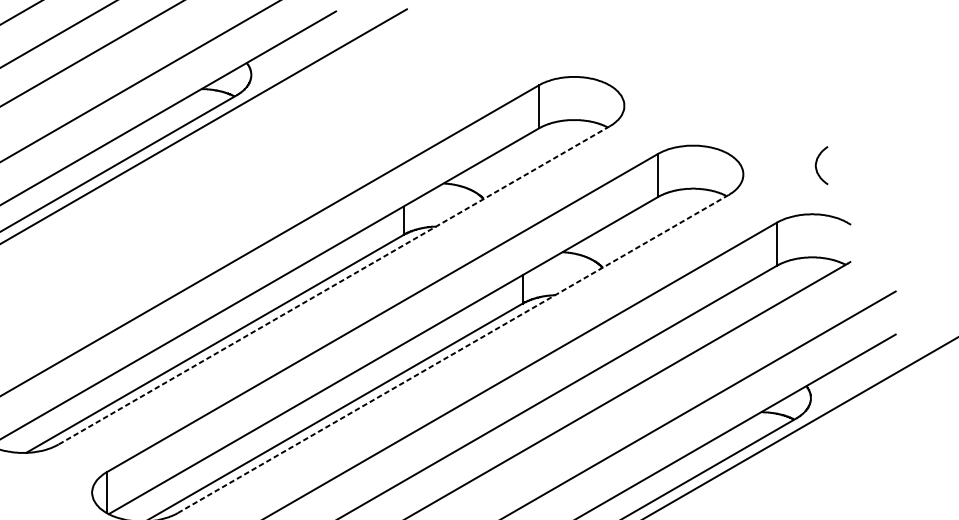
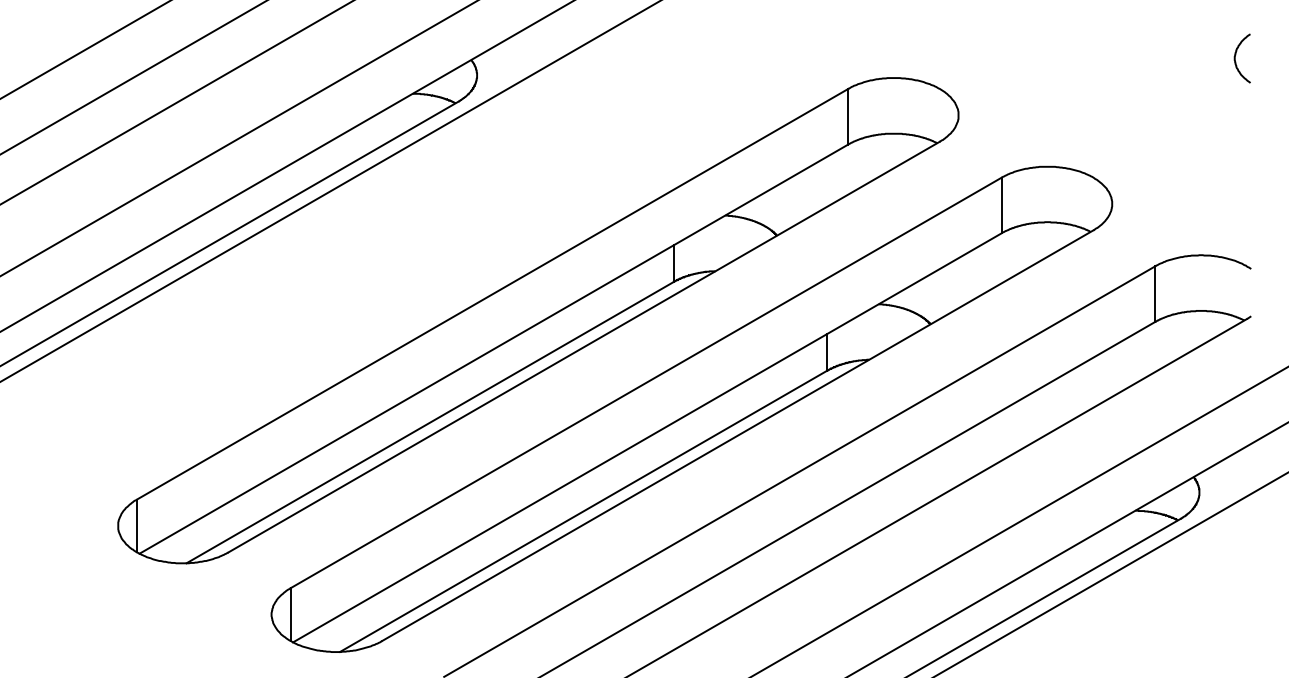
curve: (816, 165) -> (1235, 58), moved
line: (334, 285) -> (584, 347), dashed -> solid
line: (453, 353) -> (737, 435), dashed -> solid

